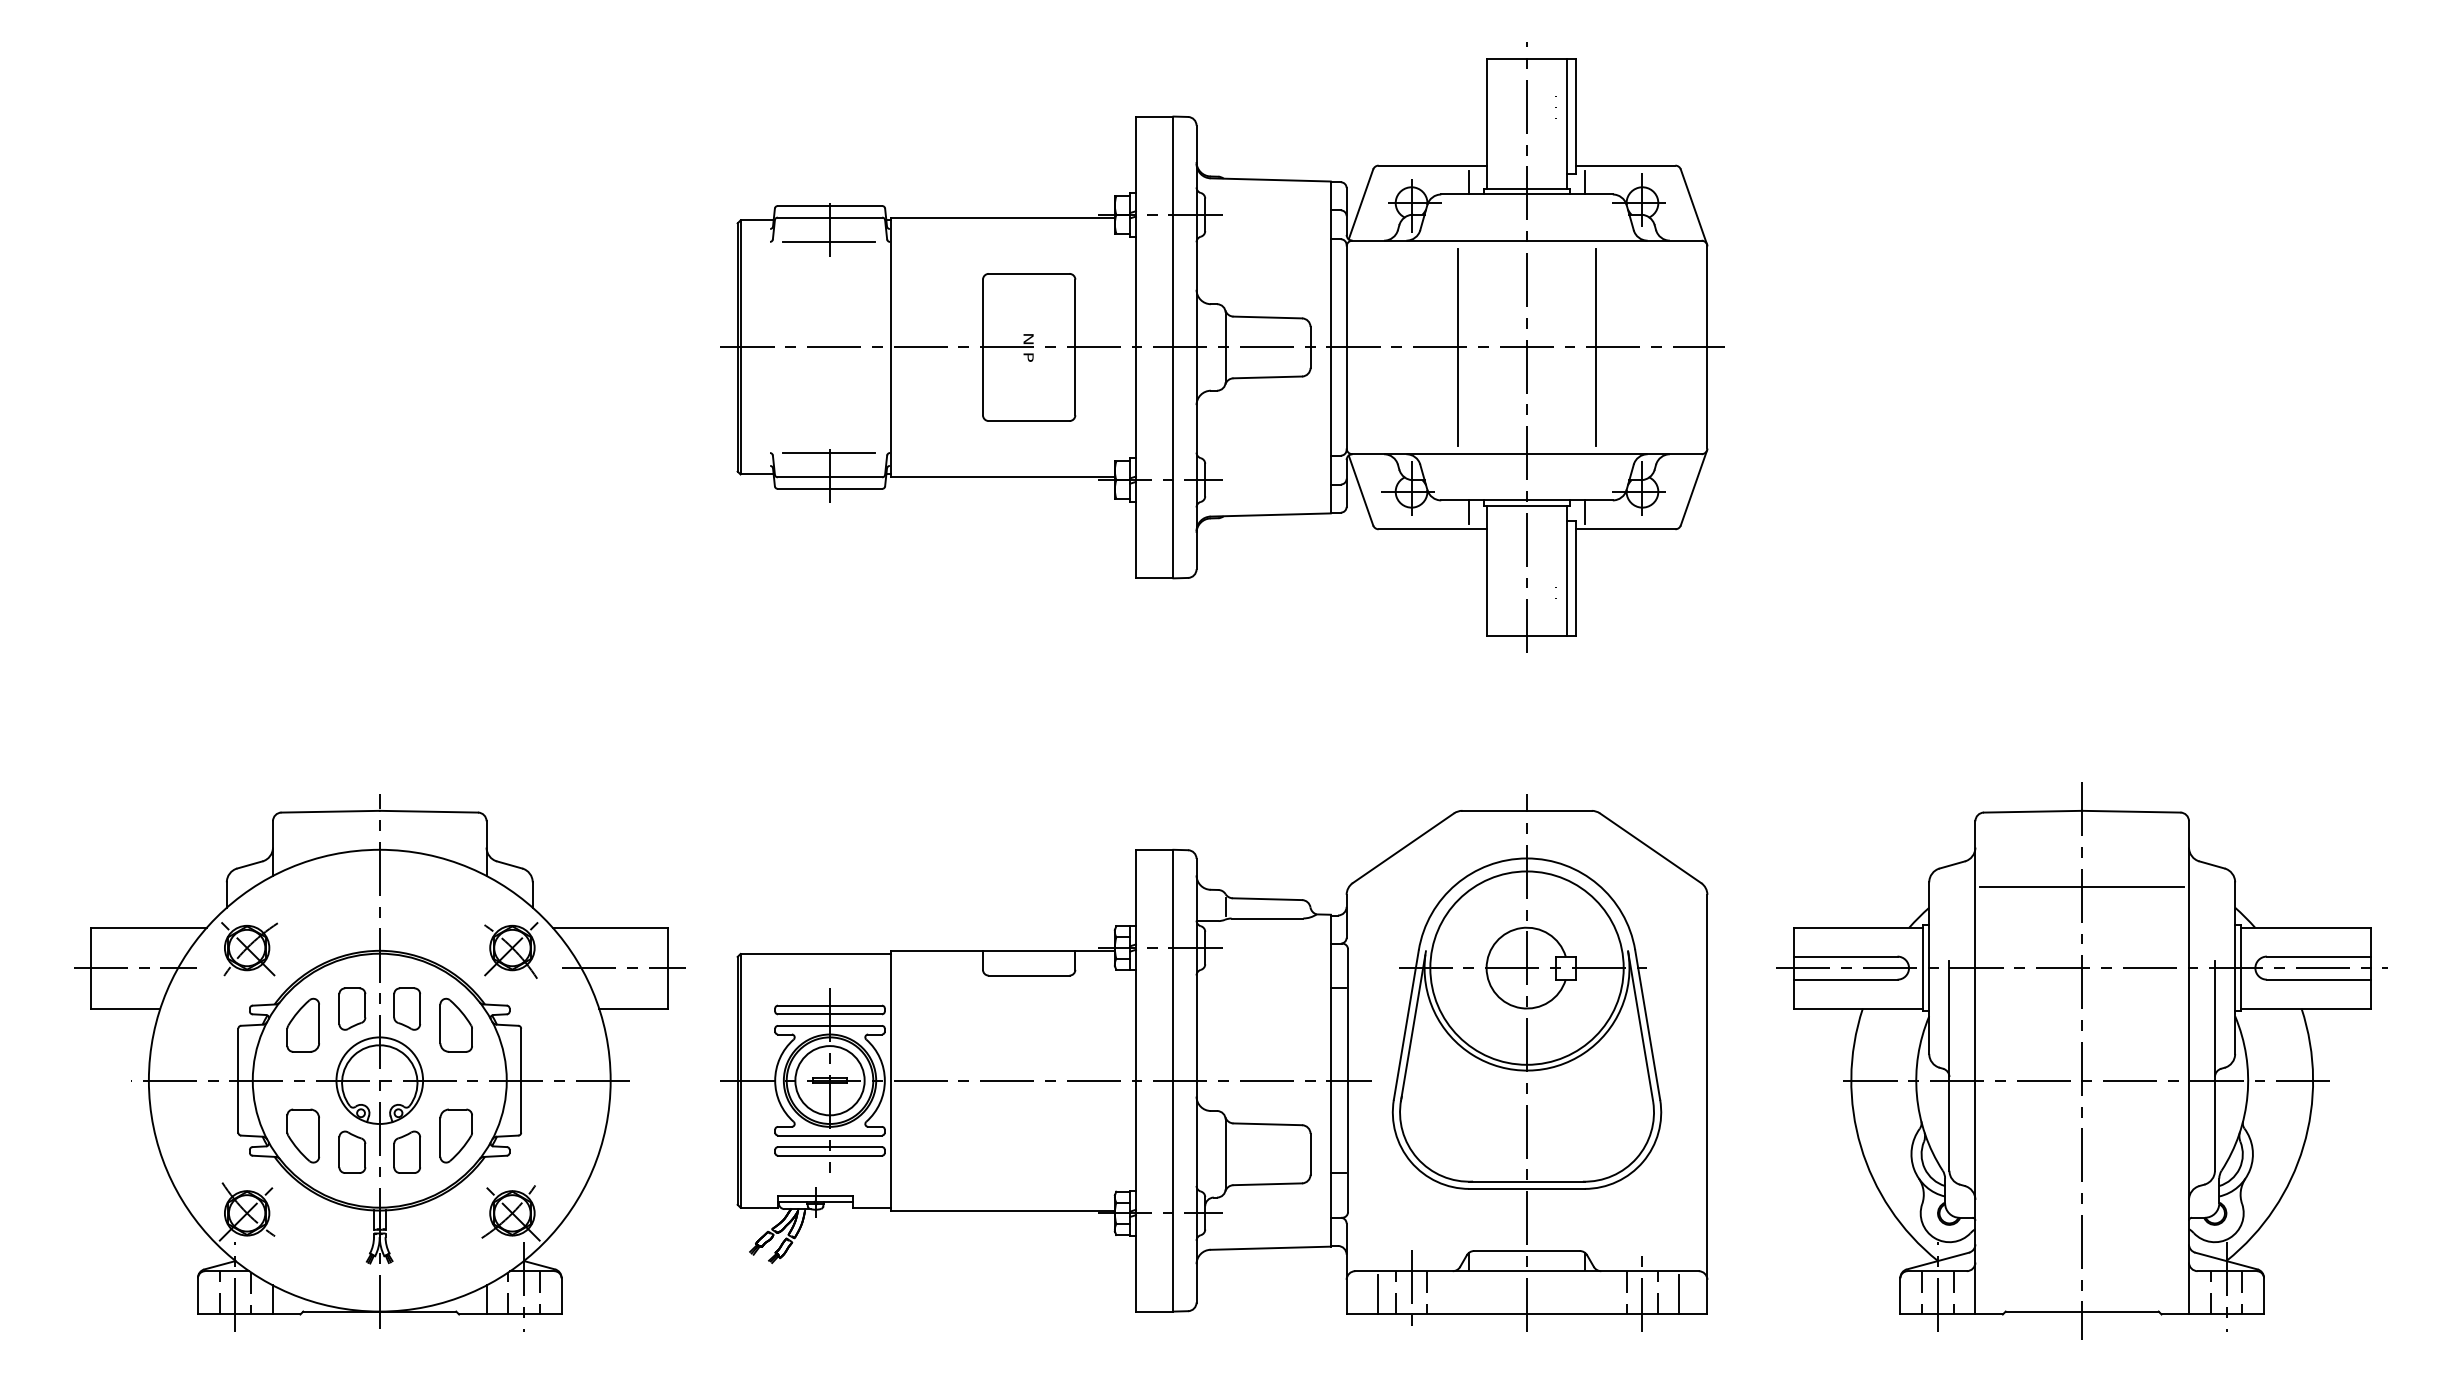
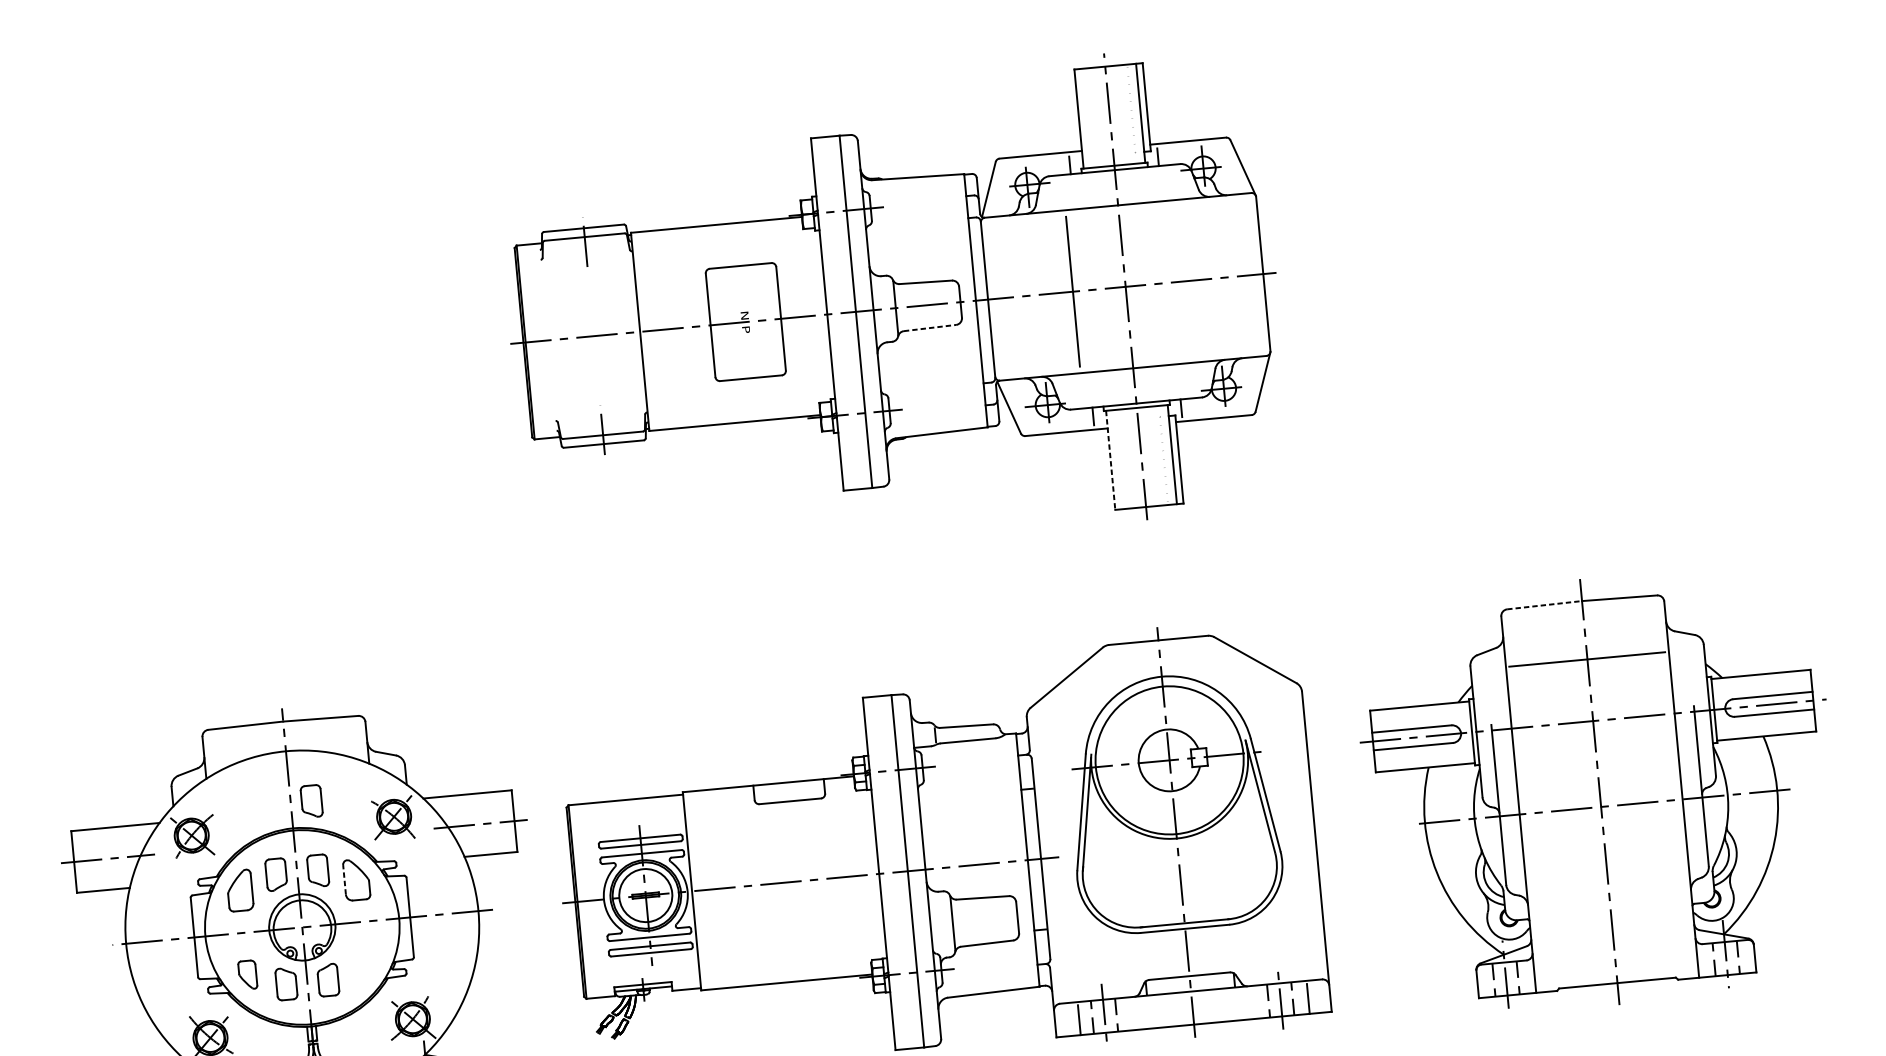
line: (828, 242) -> (585, 256), removed
line: (1596, 347) -> (1178, 281), removed
line: (1268, 377) -> (930, 328), solid -> dashed
line: (828, 452) -> (600, 416), removed
line: (1486, 571) -> (1110, 460), solid -> dashed
line: (2033, 811) -> (1544, 605), solid -> dashed
part: (407, 917) -> (311, 800), added
line: (440, 1023) -> (344, 879), solid -> dashed
part: (302, 1135) -> (247, 974), size x0.7
part: (455, 1135) -> (363, 963), removed

